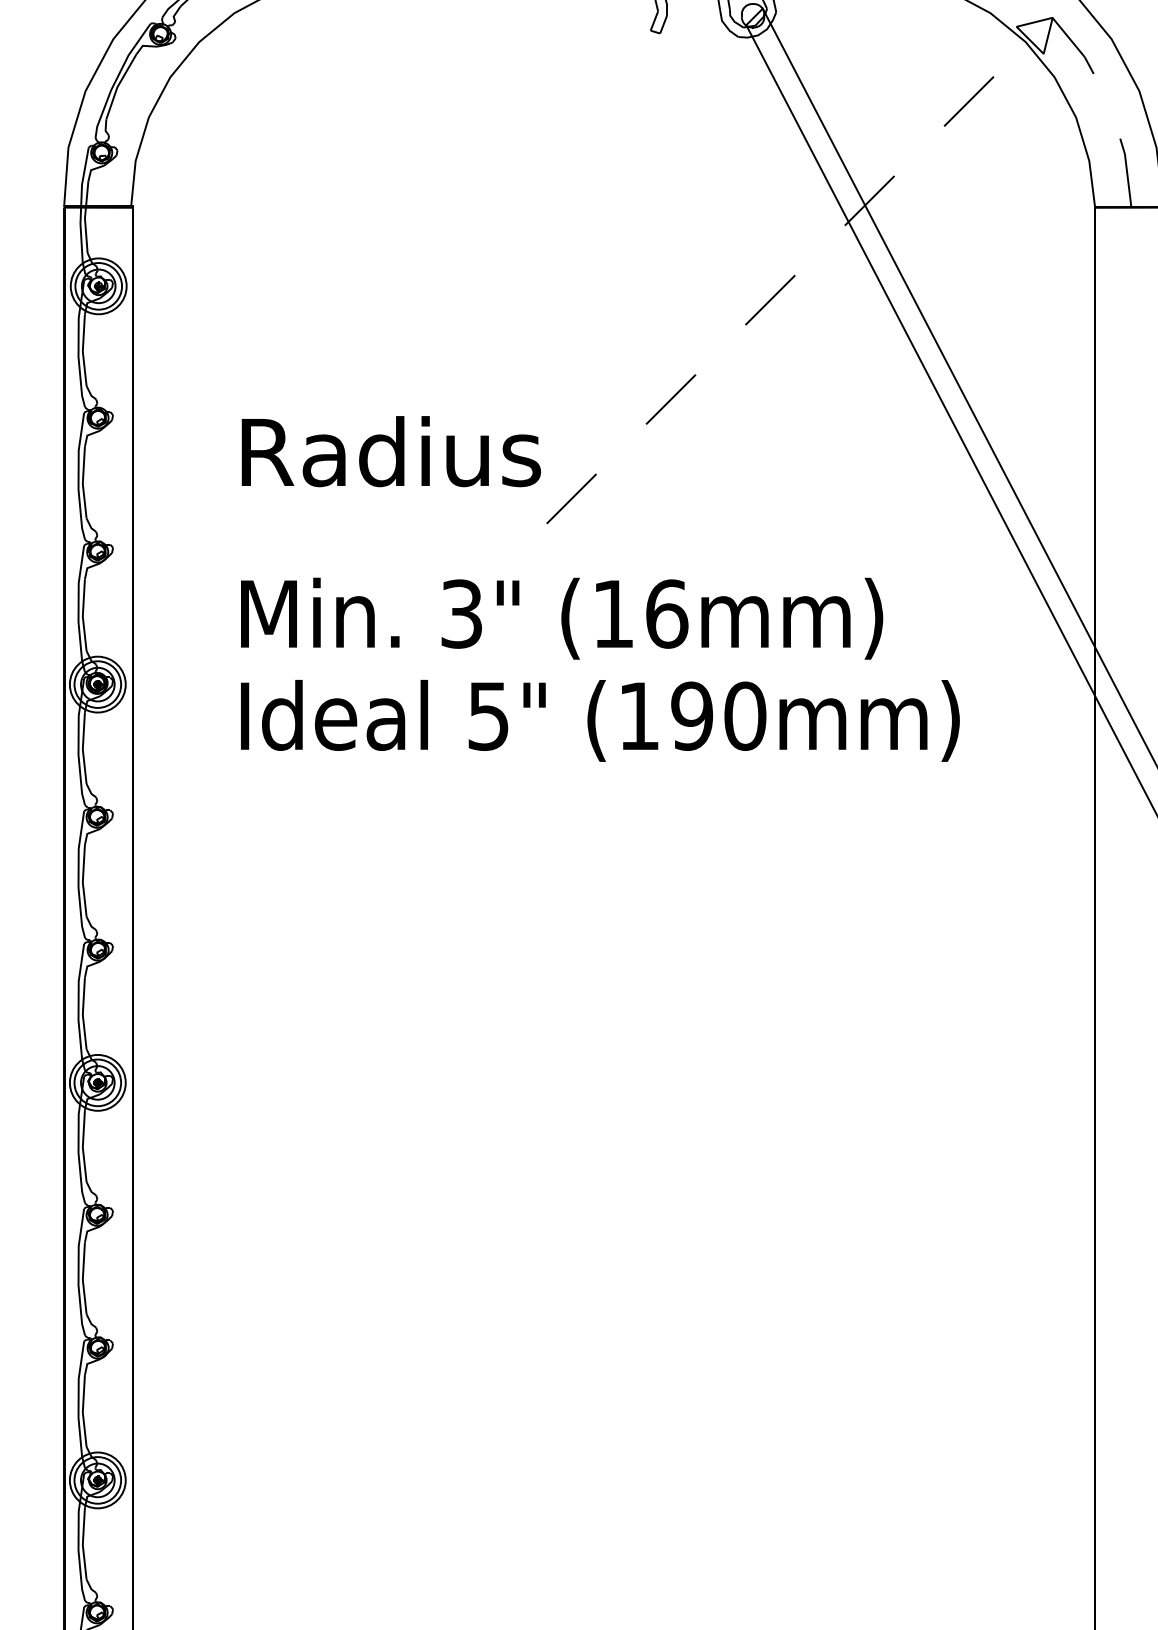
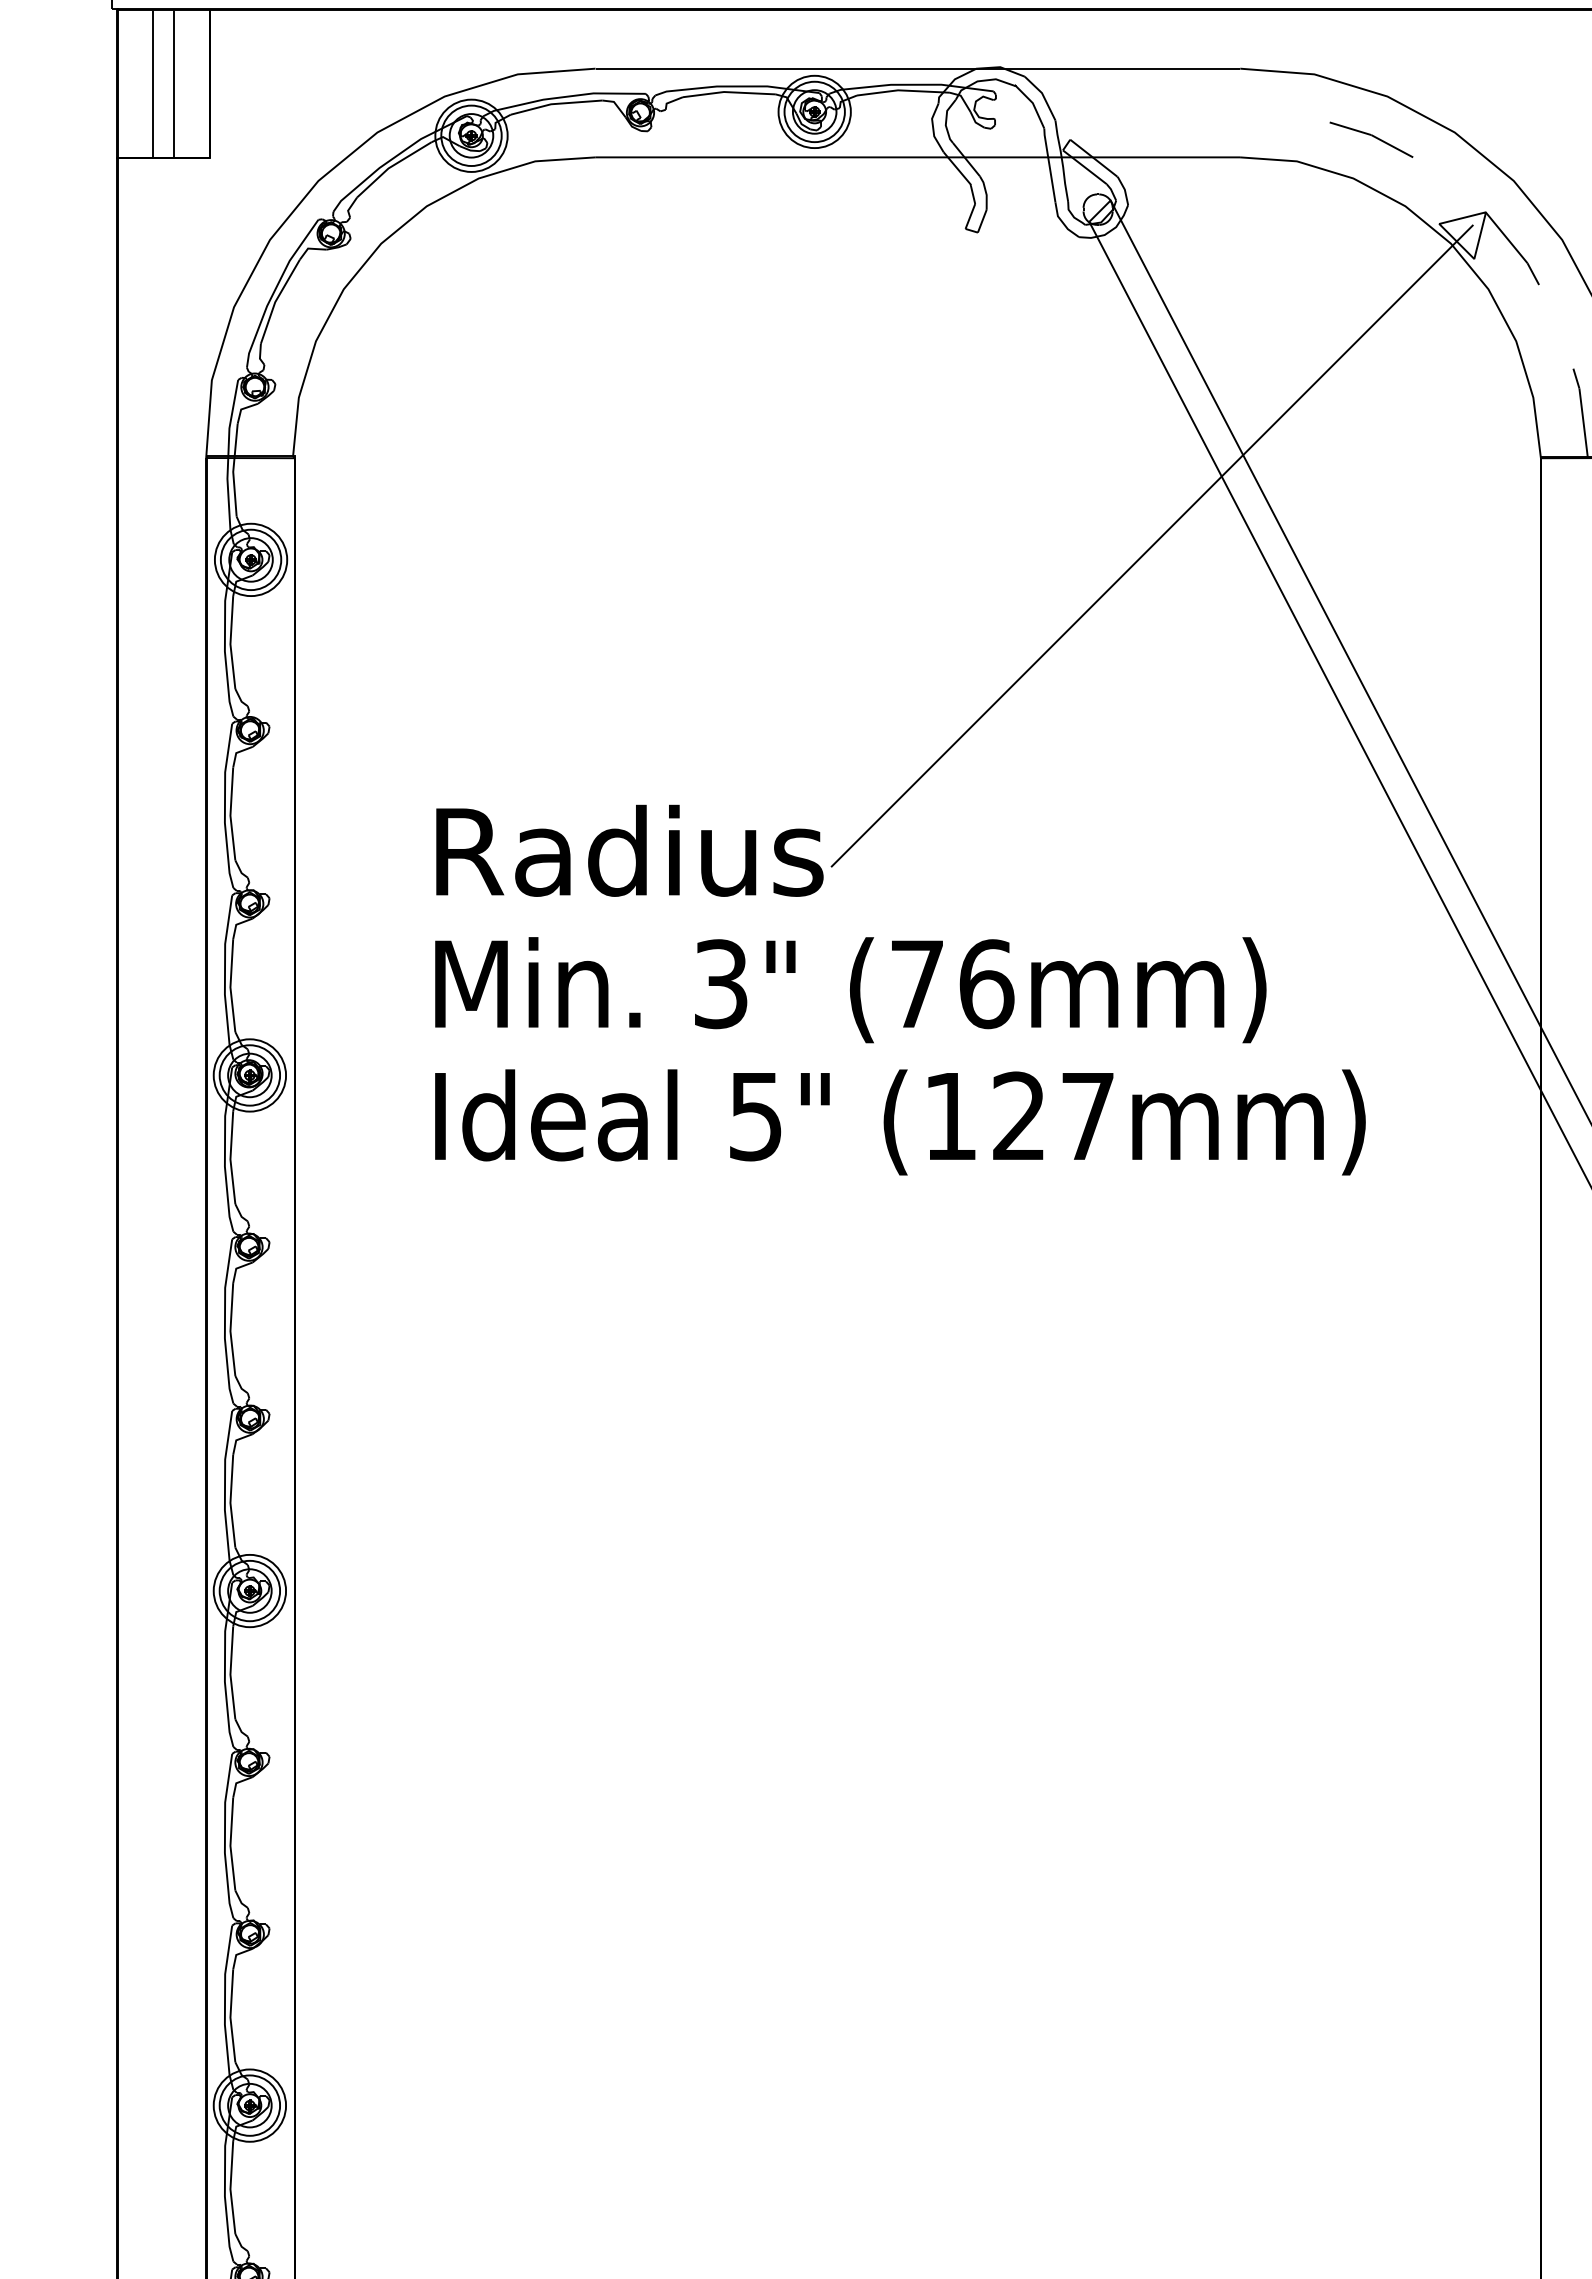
line: (795, 275) -> (1152, 545), dashed -> solid
text: (391, 451) -> (629, 850), moved
text: (613, 613) -> (917, 983), (16mm) -> (76mm)
text: (718, 716) -> (1053, 1116), (190mm) -> (127mm)

